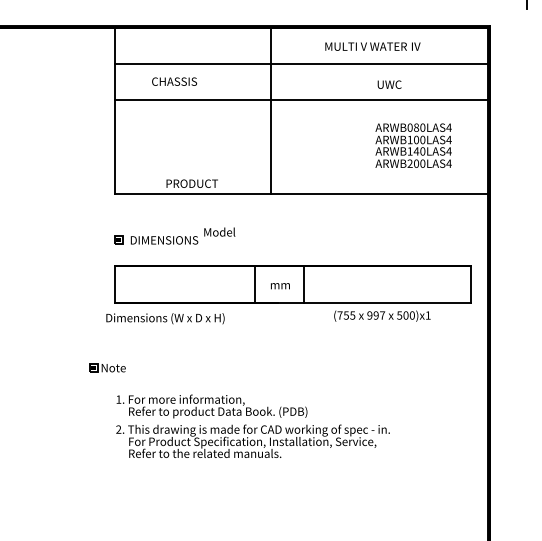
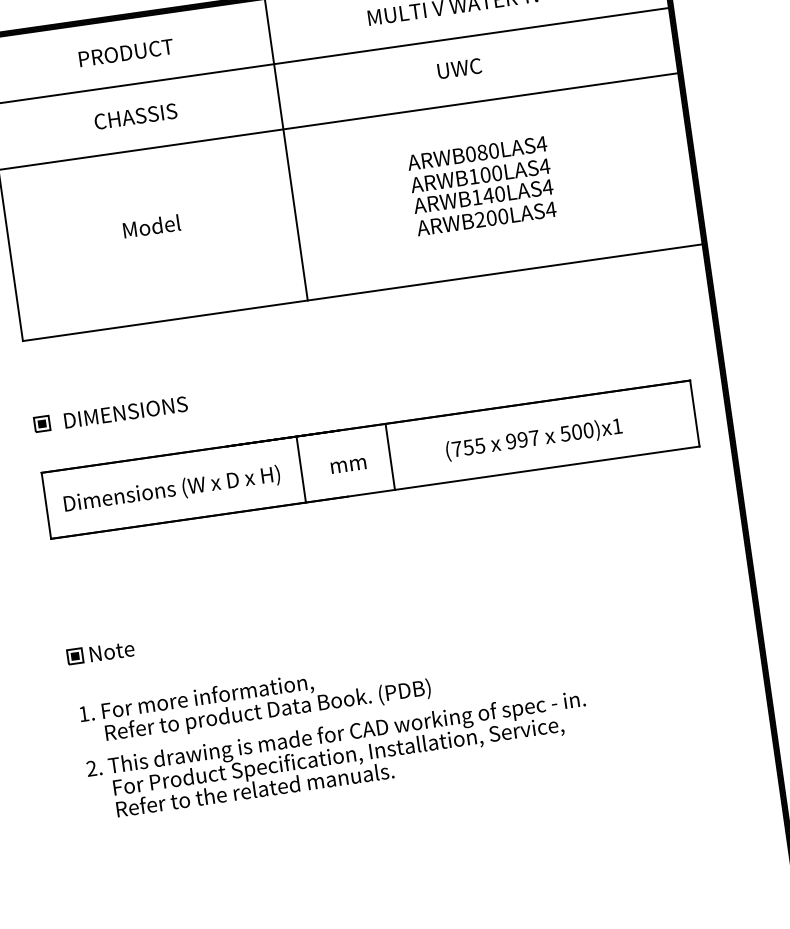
text: (174, 81) -> (135, 116), moved
text: (389, 84) -> (459, 68), moved
text: (413, 145) -> (481, 185), moved
text: (191, 183) -> (124, 52), moved
text: (219, 231) -> (151, 225), moved
text: (382, 315) -> (534, 438), moved
text: (165, 318) -> (172, 489), moved
part: (107, 367) -> (100, 652), moved

